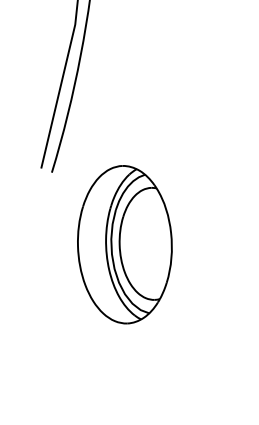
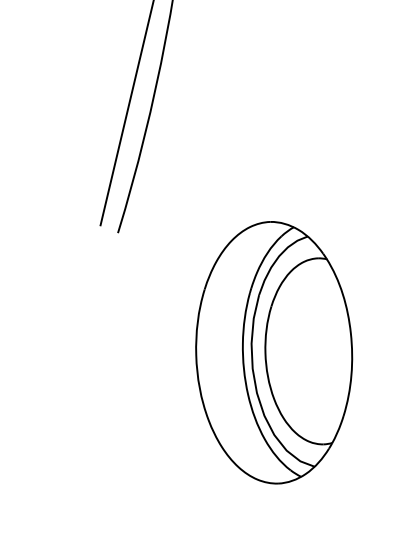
part: (124, 244) -> (273, 352), moved

